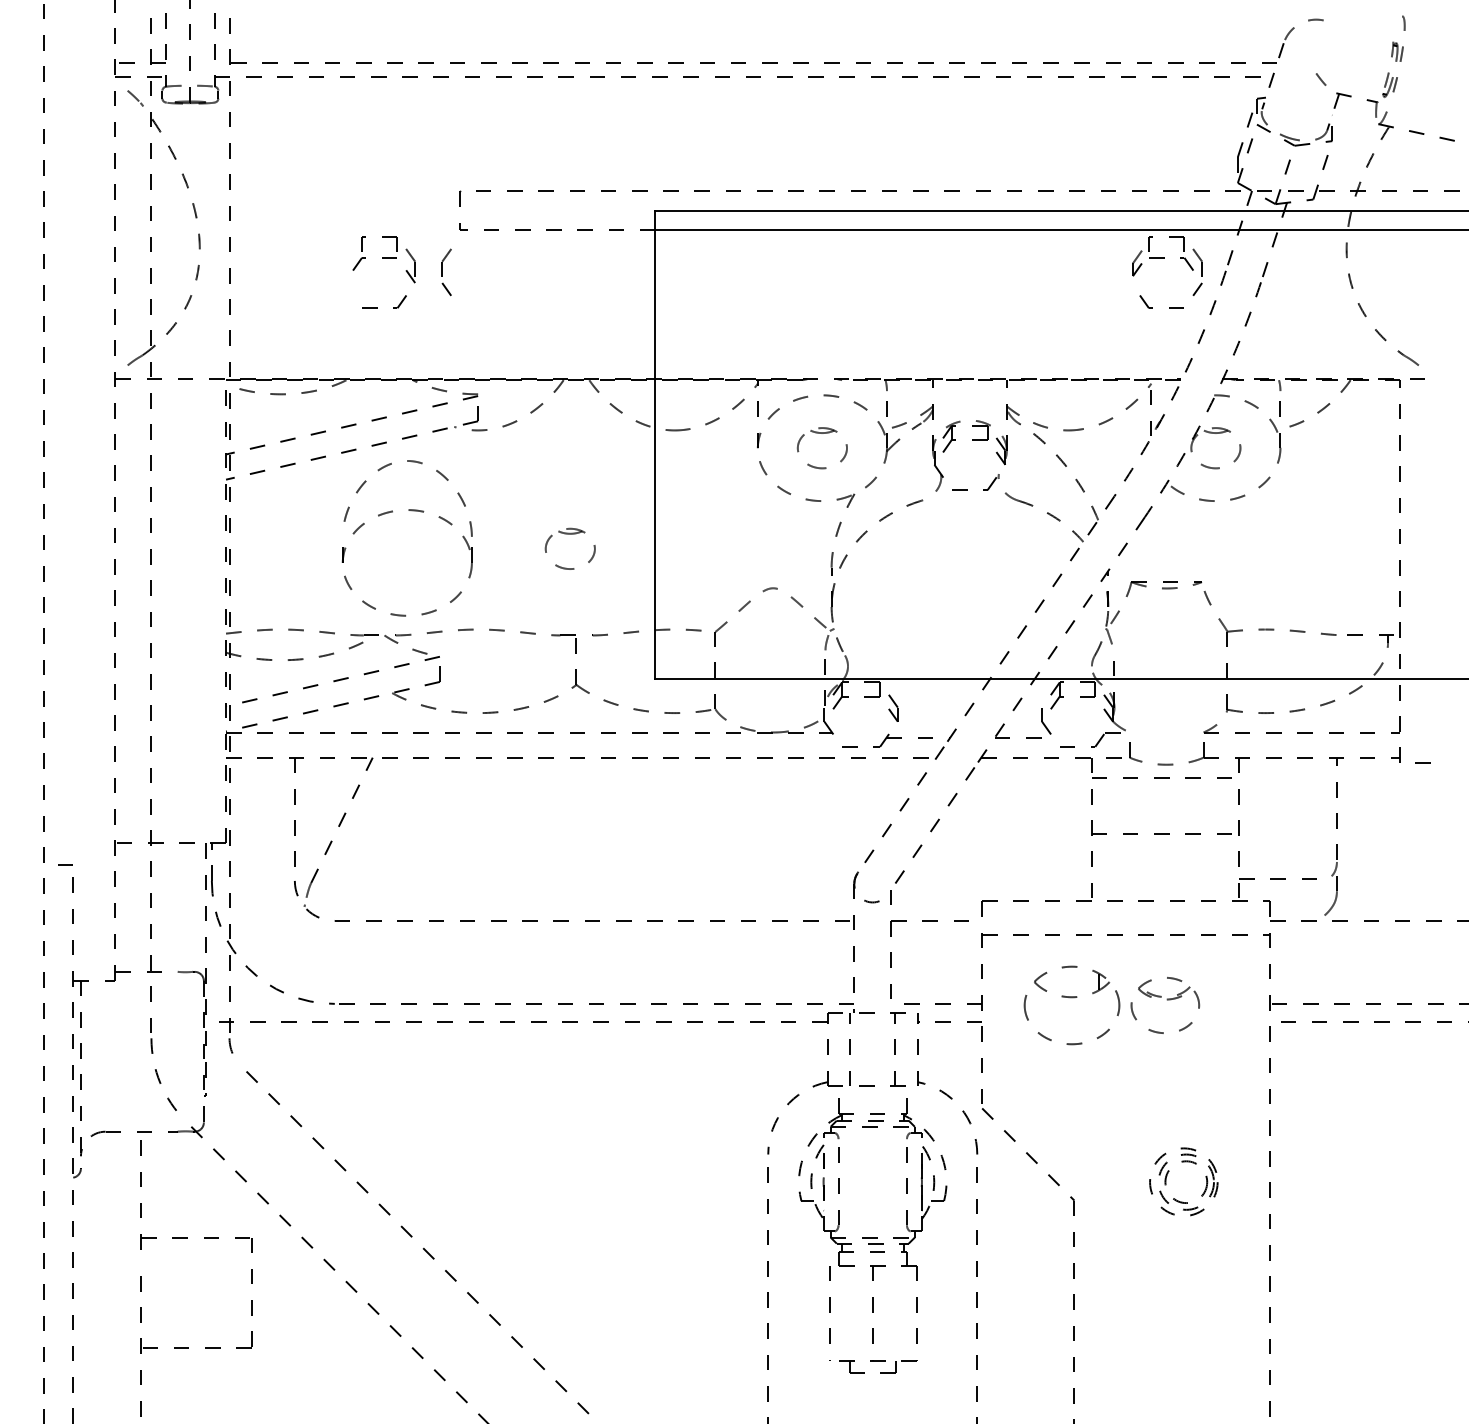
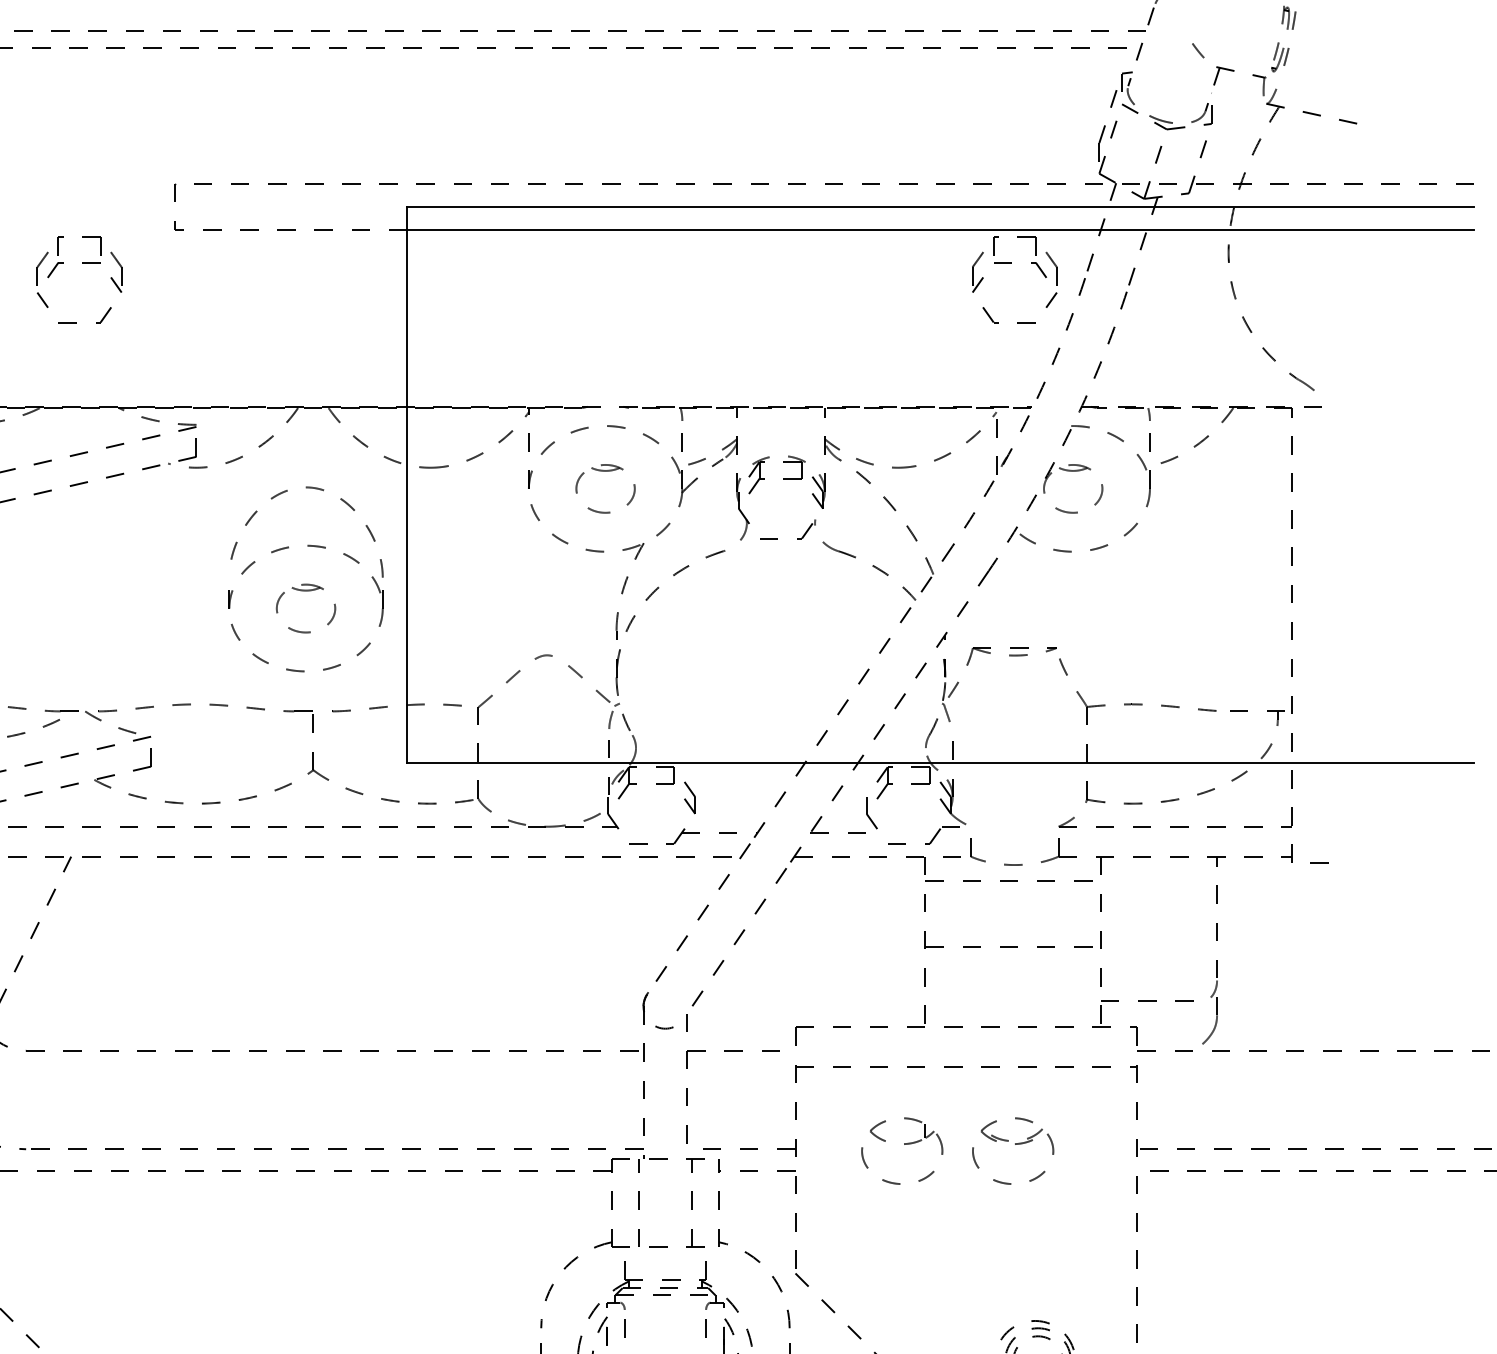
part: (1135, 265) -> (977, 271), size x1.67
part: (446, 272) -> (42, 280), moved
part: (411, 511) -> (310, 547), moved
part: (1071, 1005) -> (901, 1151), size x0.71

